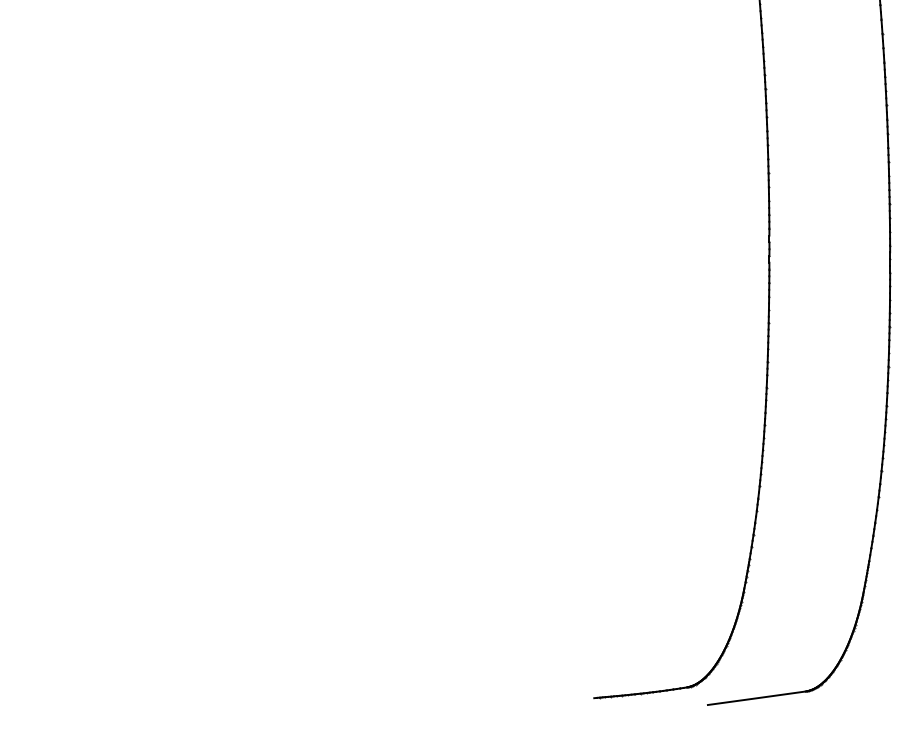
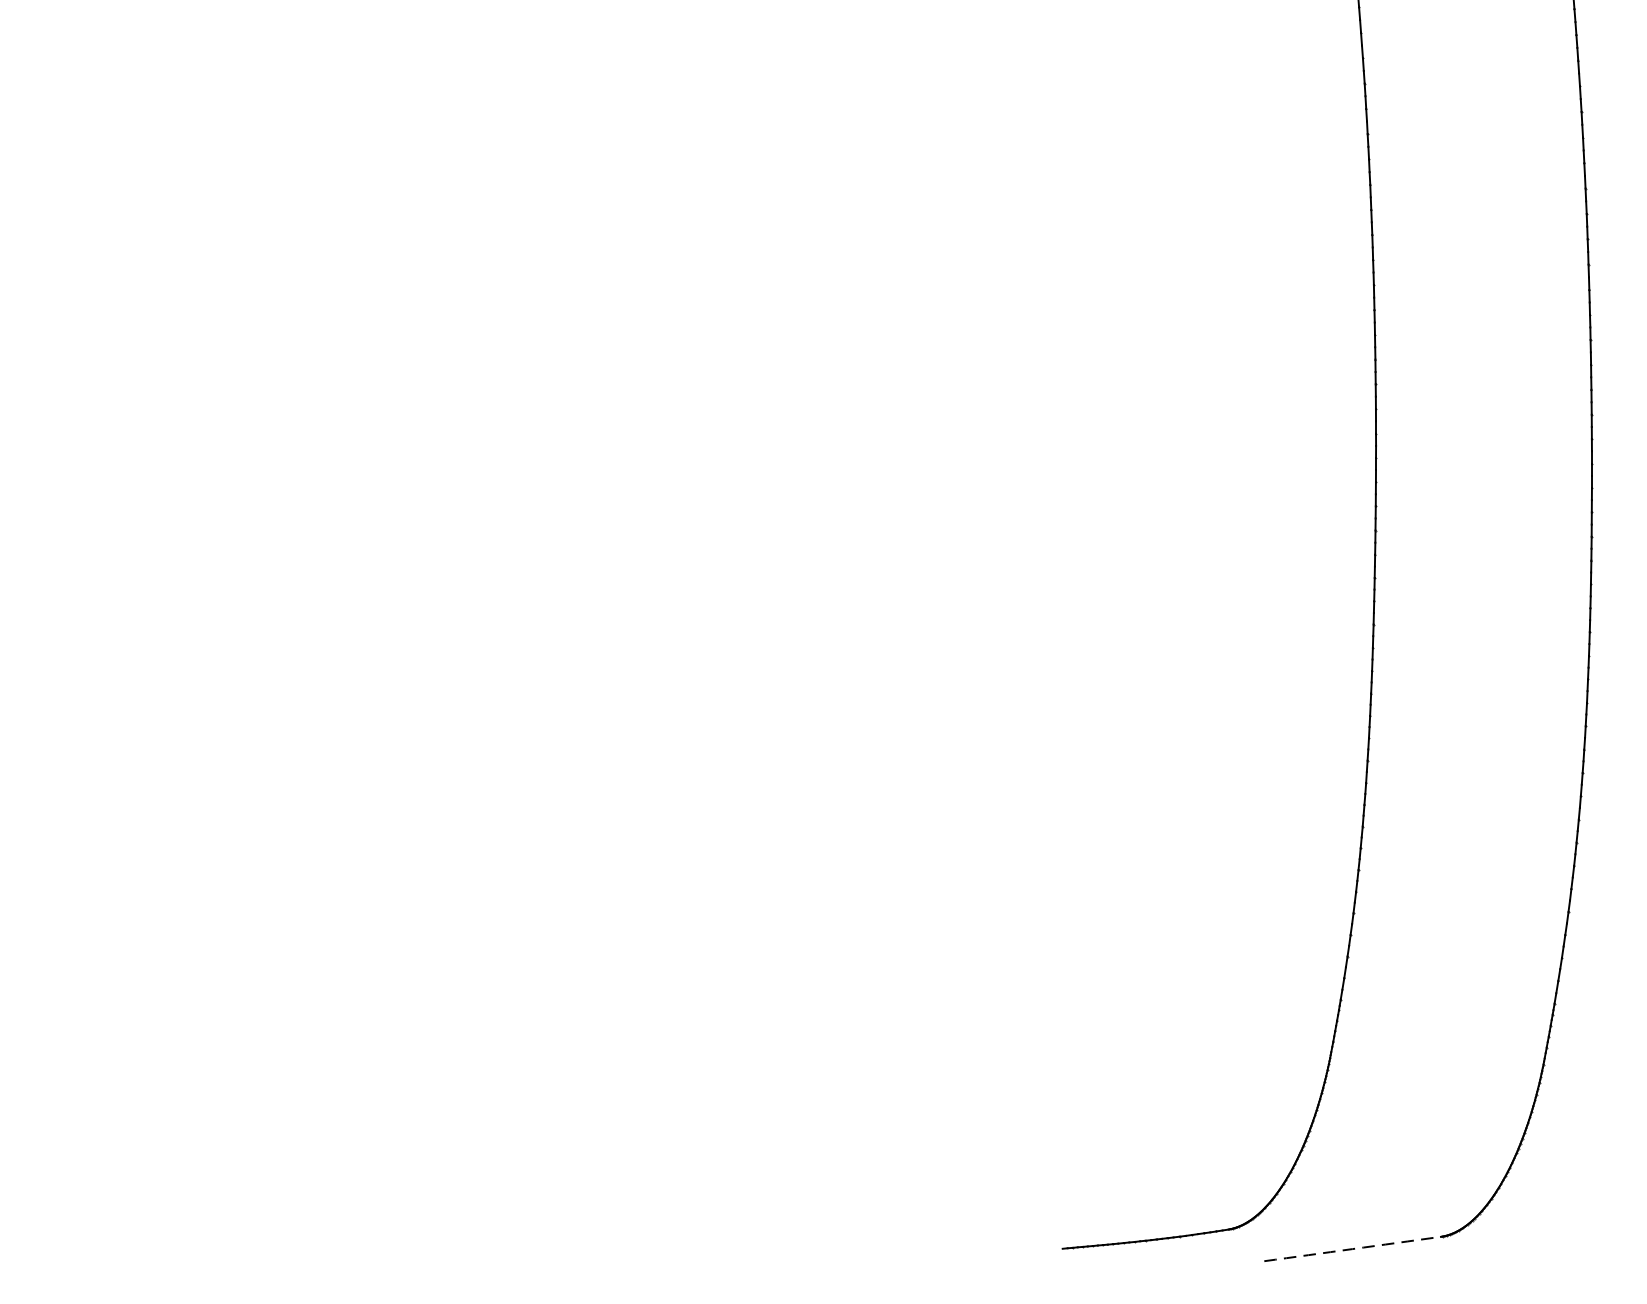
arc: (756, 698) -> (1352, 1249), solid -> dashed

